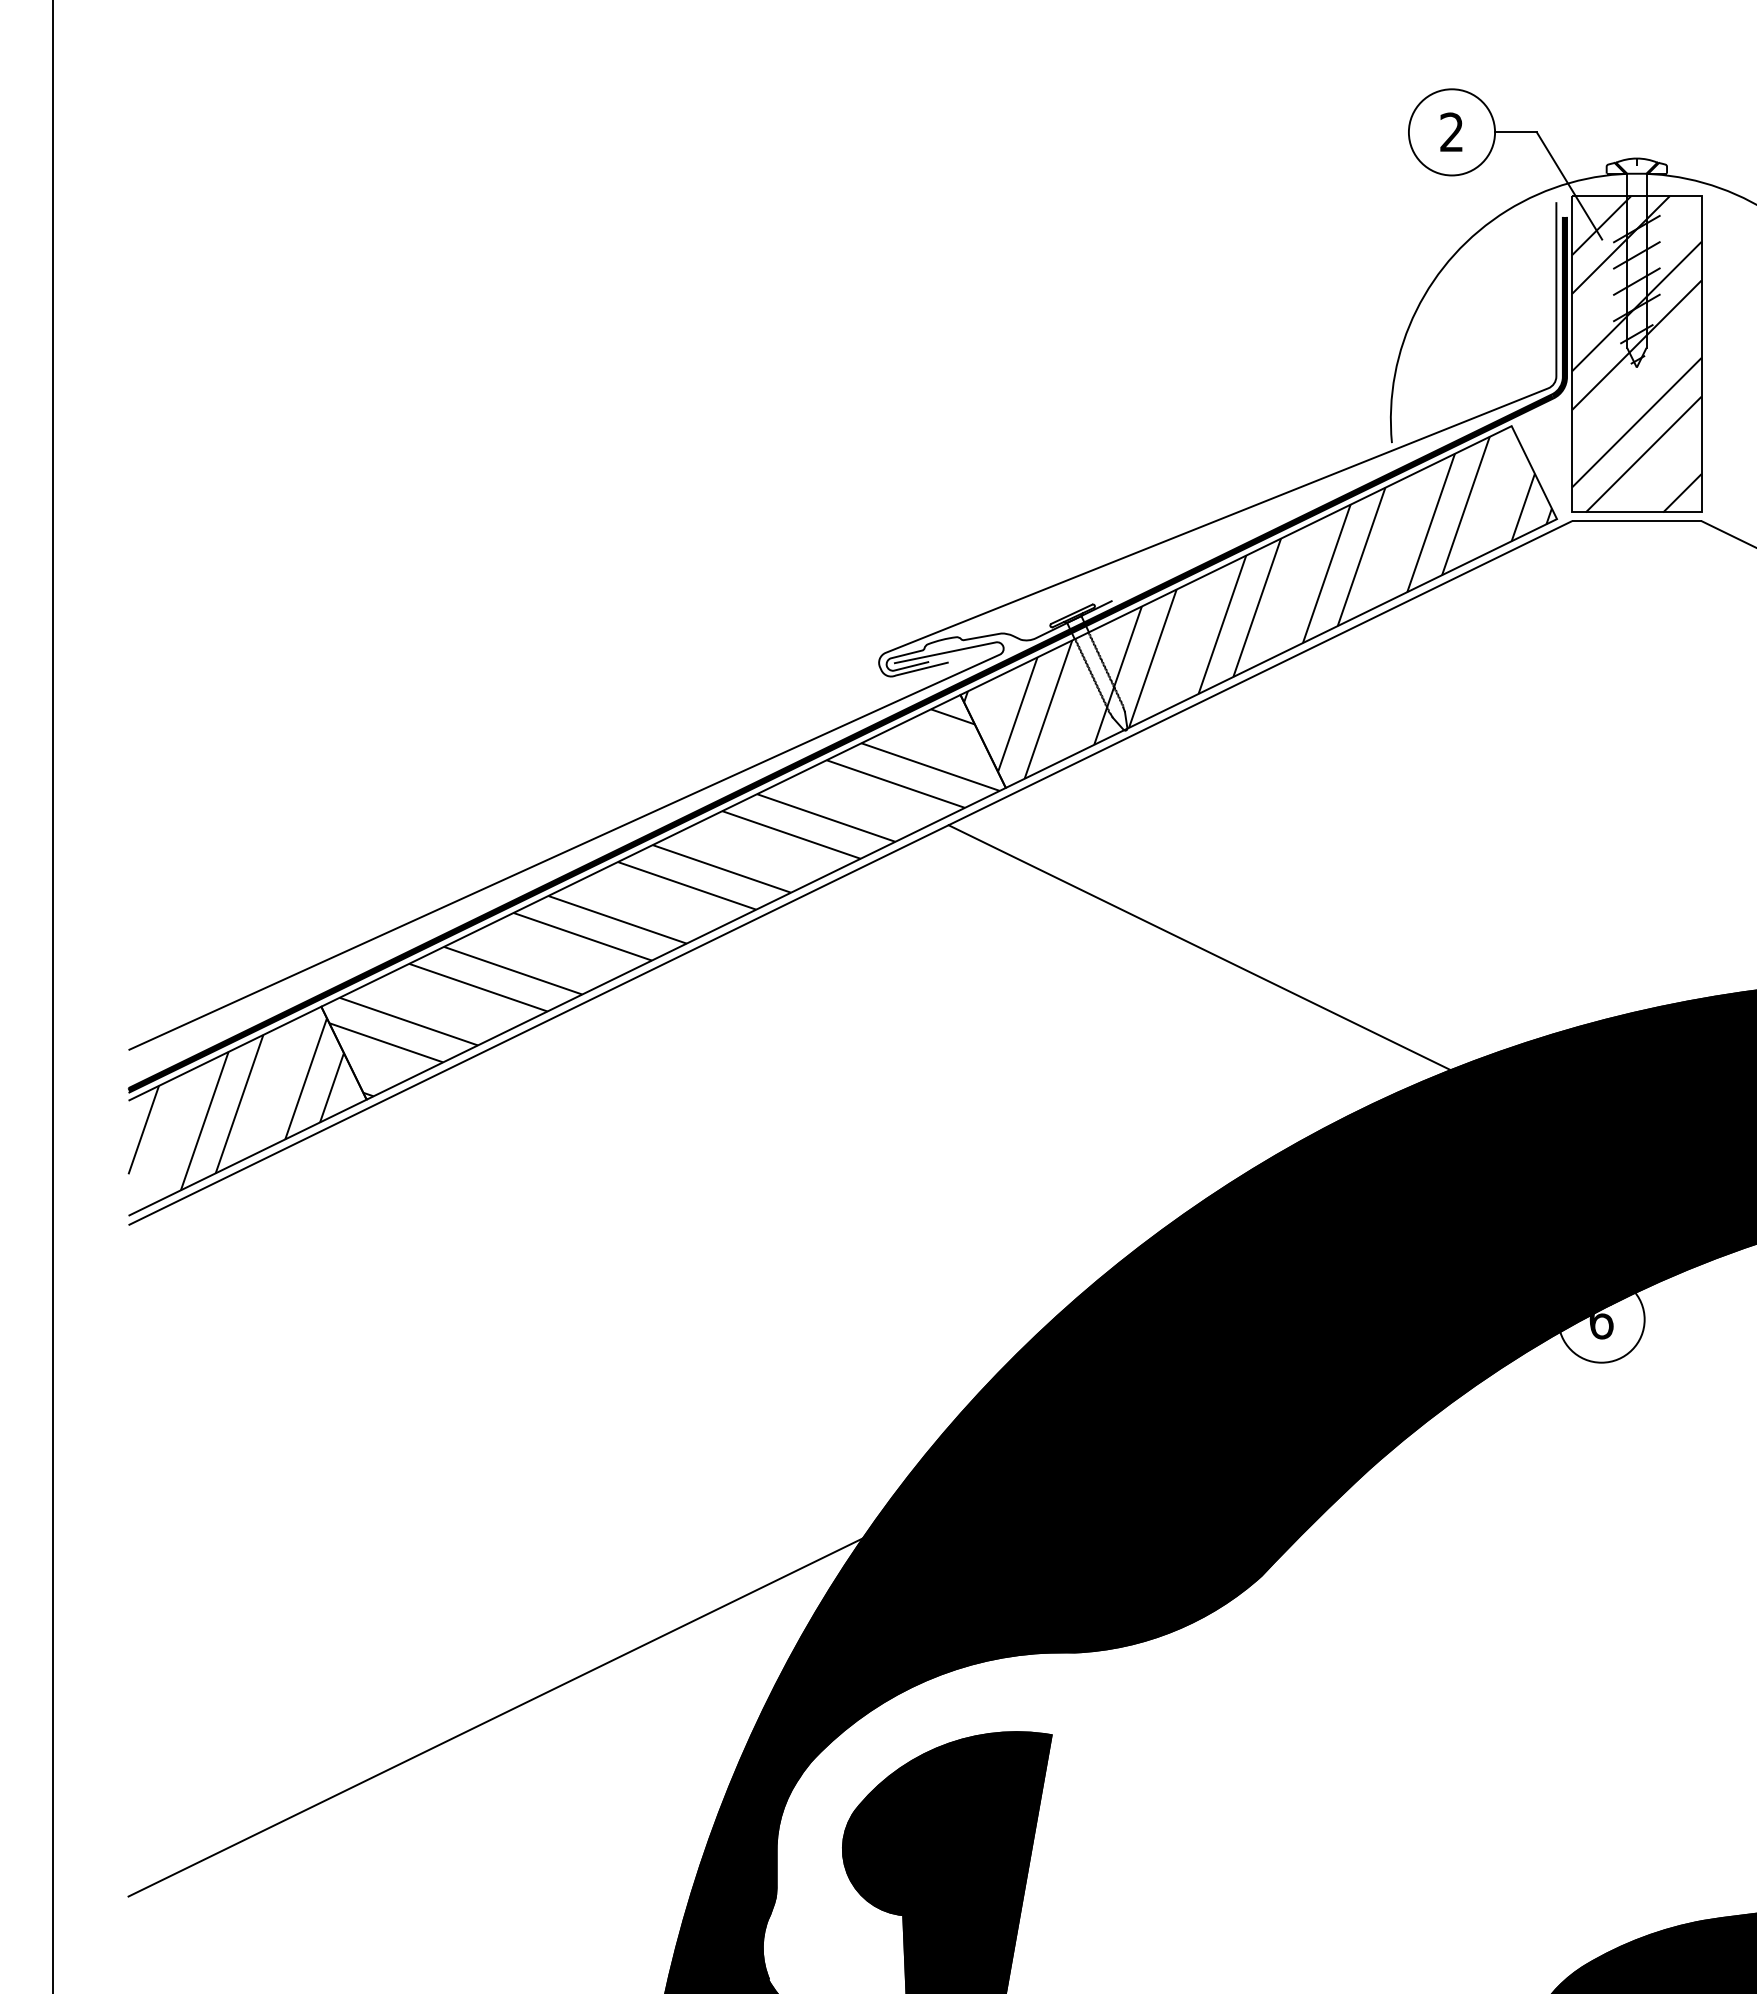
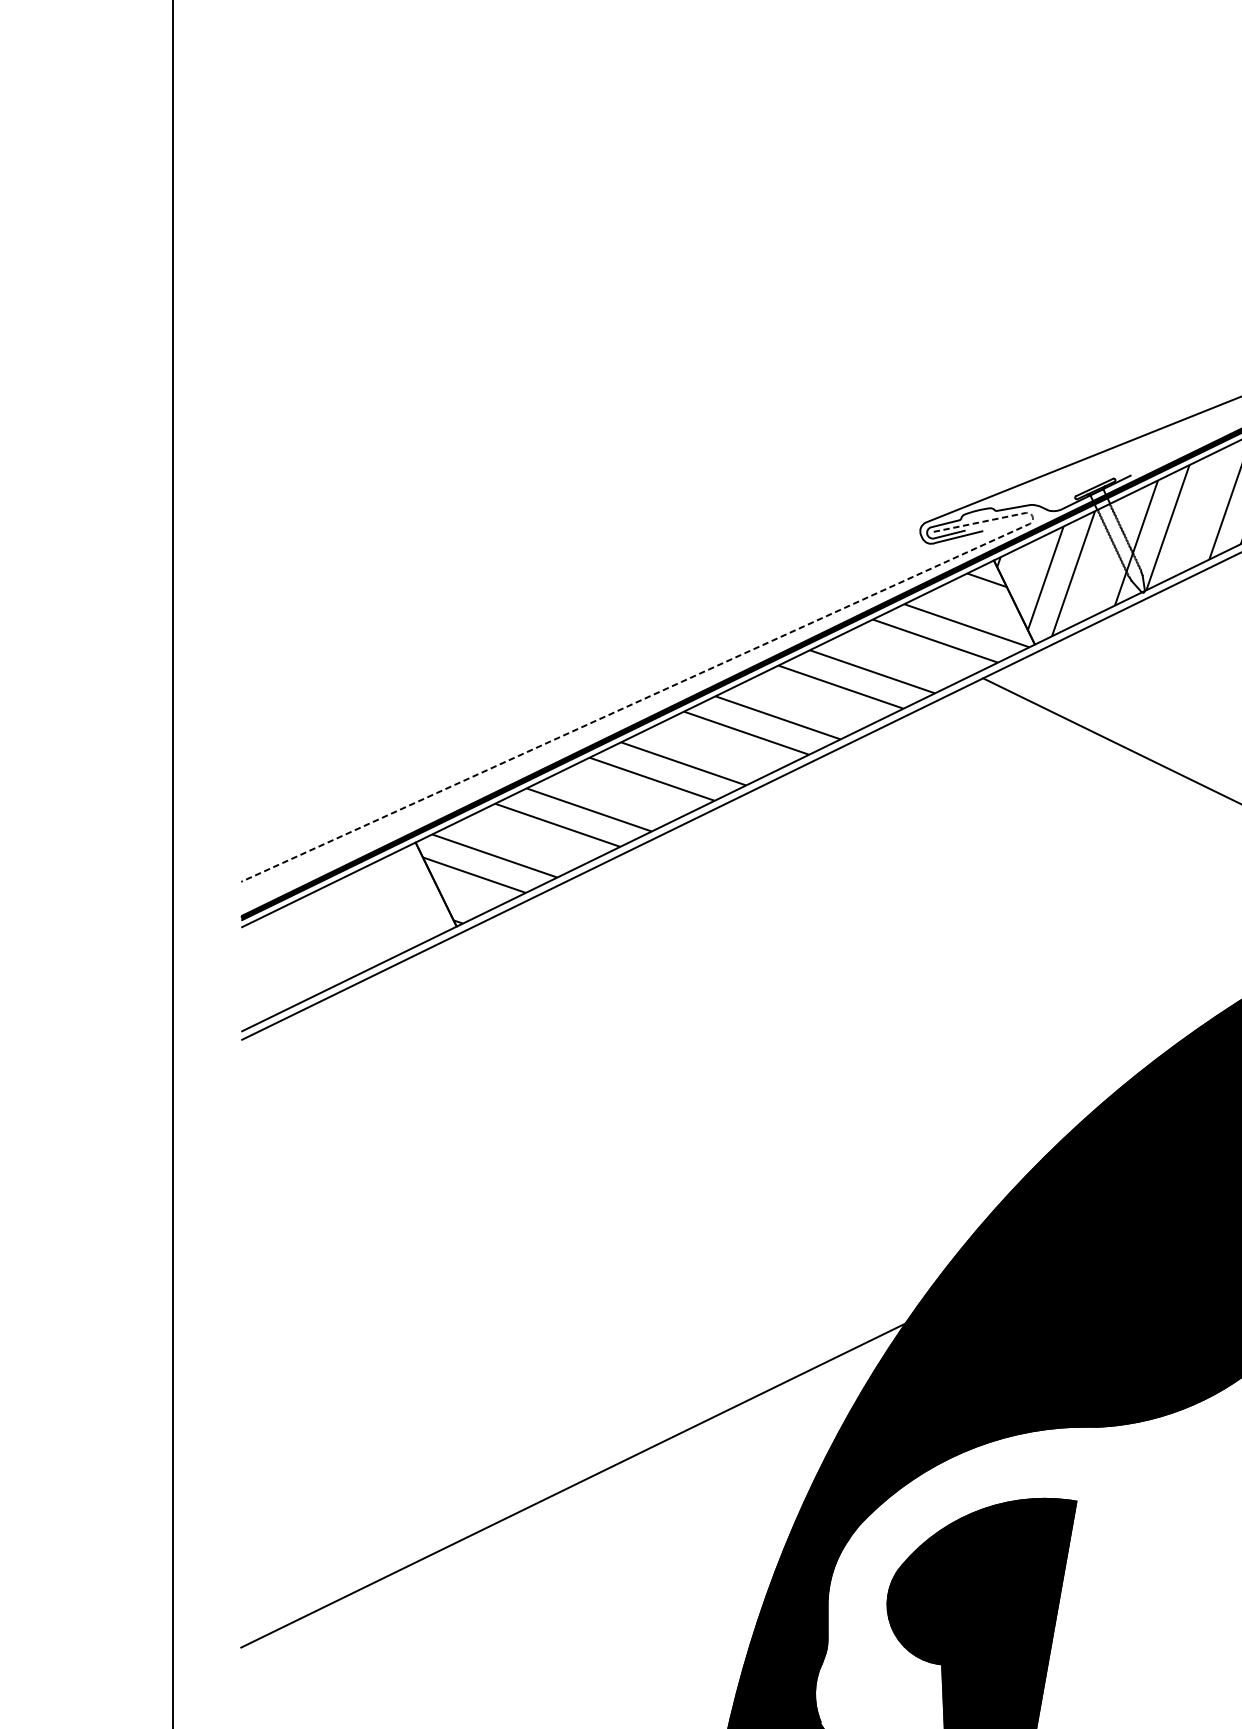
line: (626, 824) -> (691, 677), solid -> dashed
hatch: (235, 1104) -> (338, 931), removed

